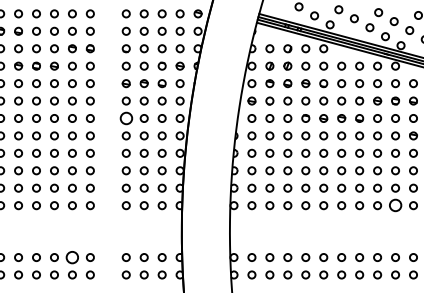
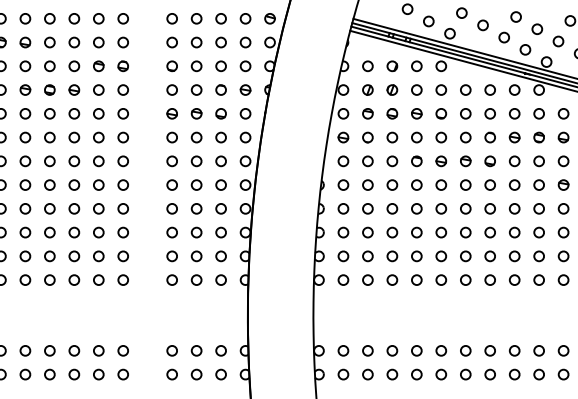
circle: (125, 118) -> (171, 161), size x0.62
circle: (395, 205) -> (539, 279), size x0.62
circle: (72, 257) -> (98, 350), size x0.62

